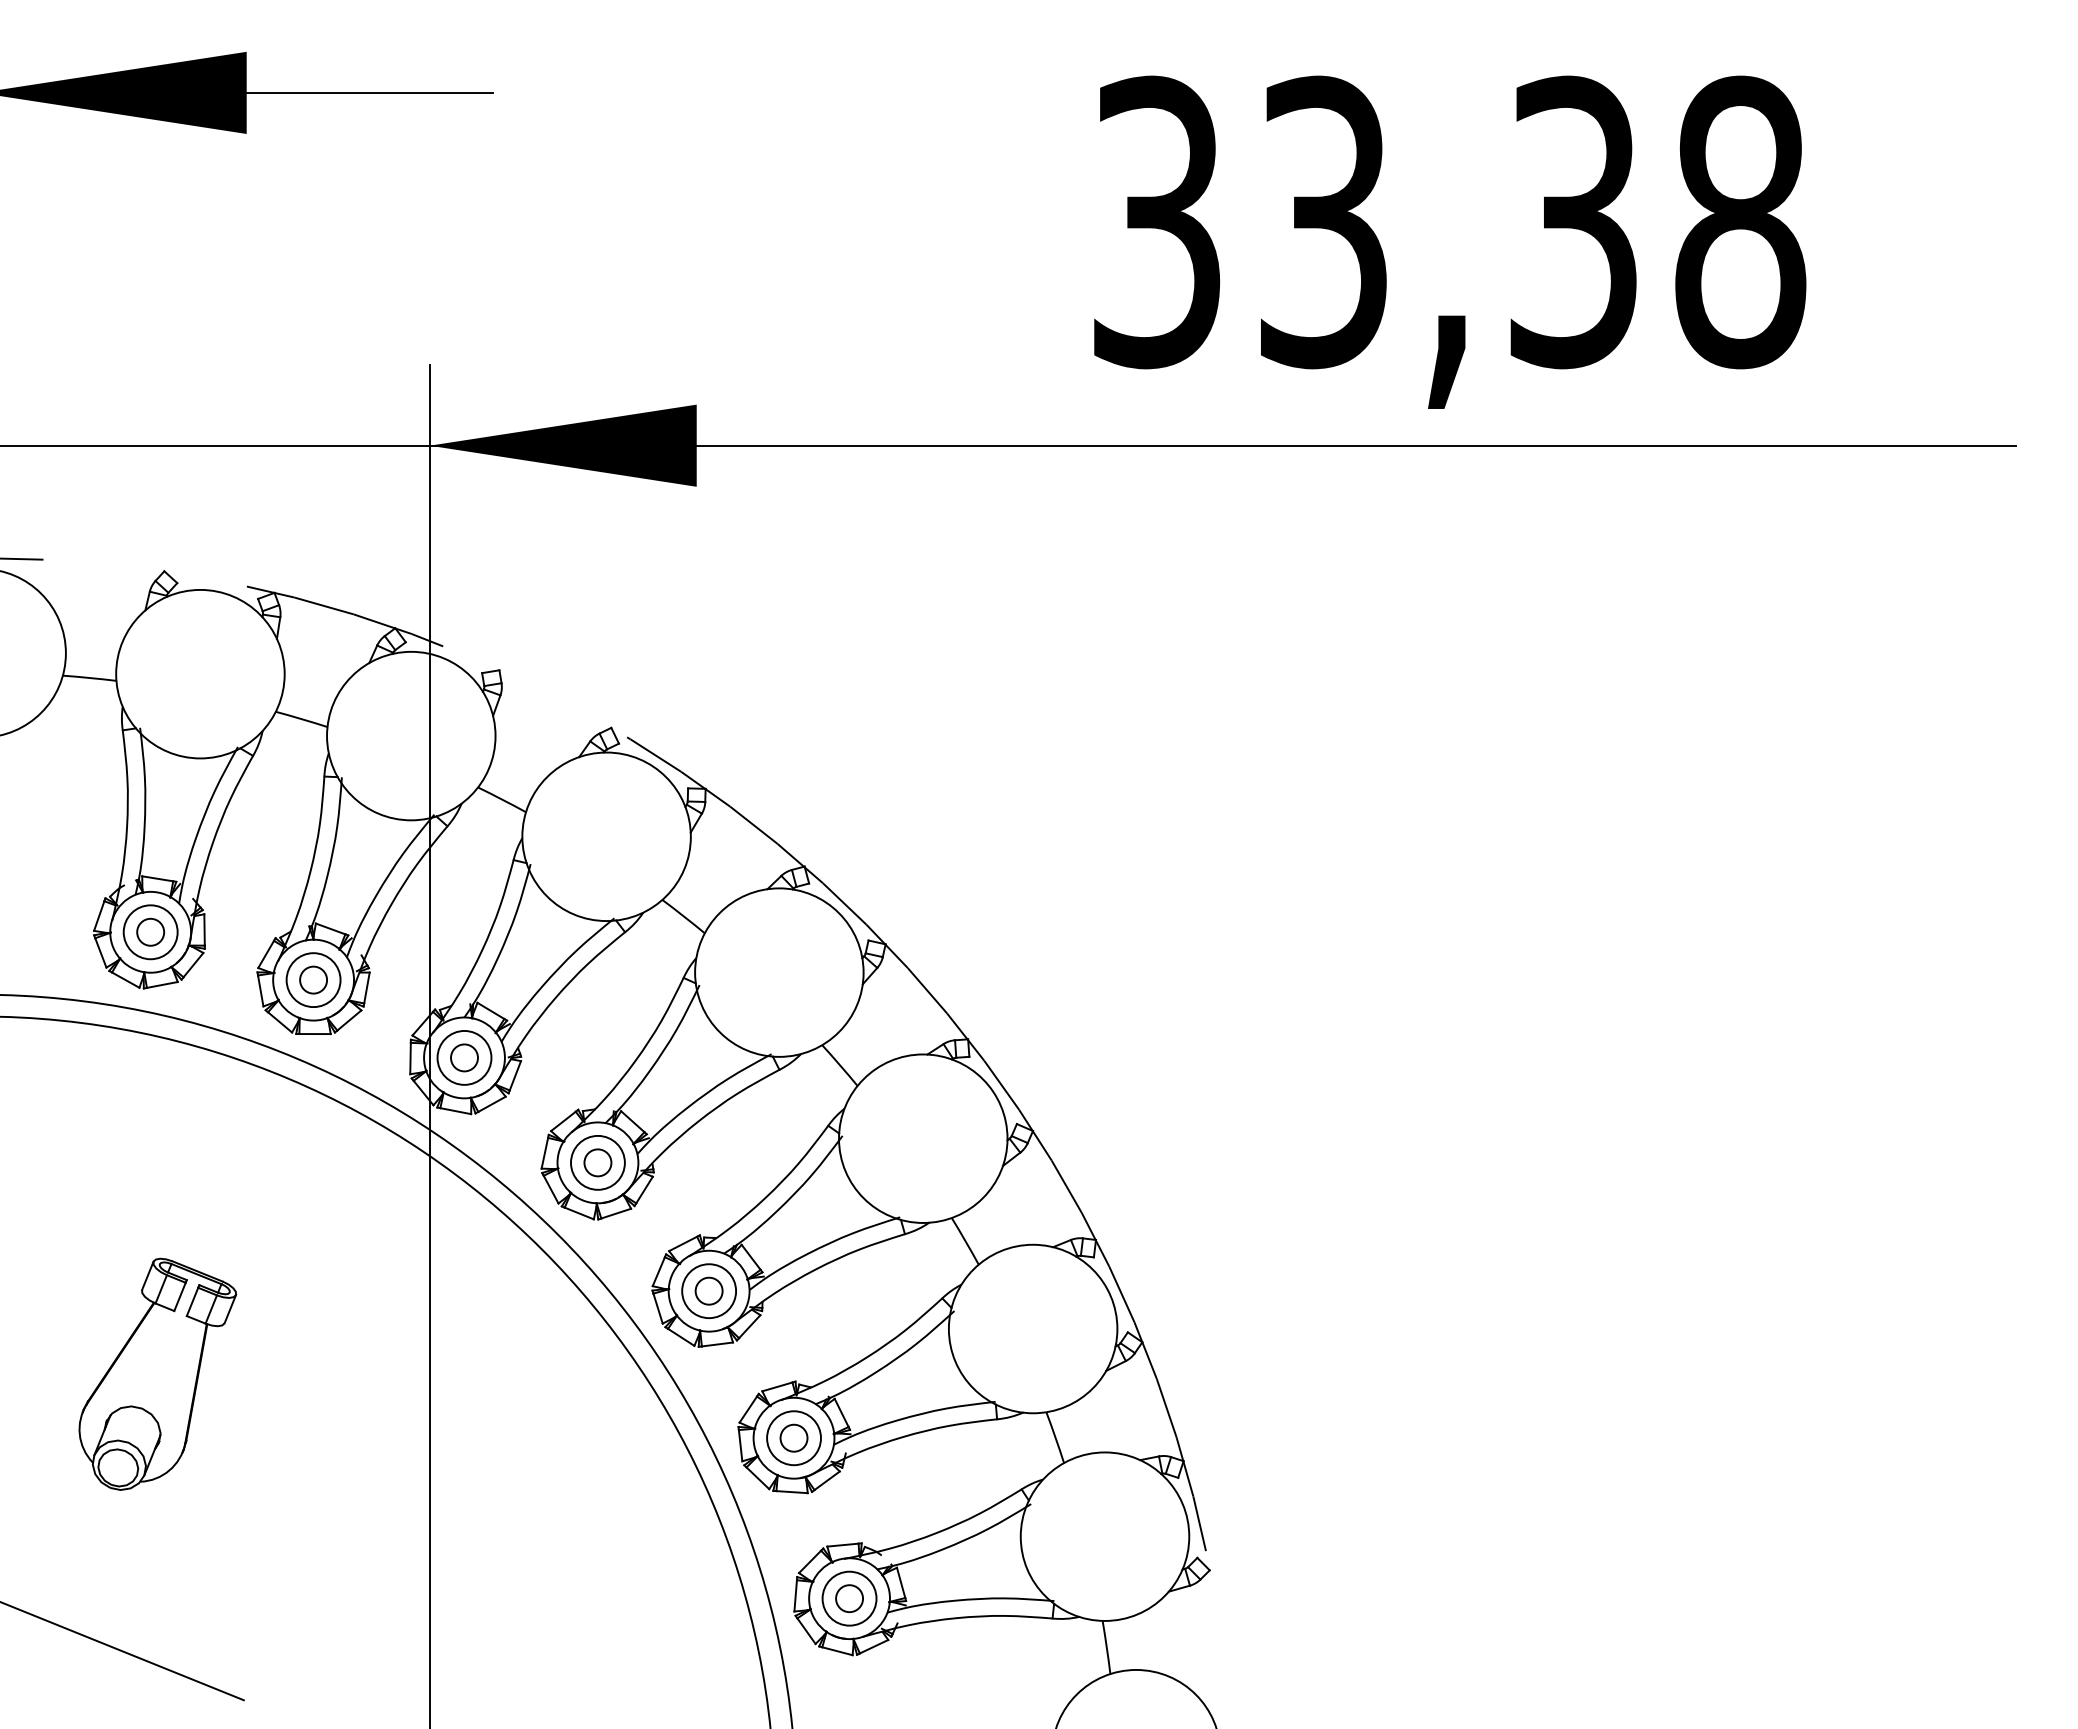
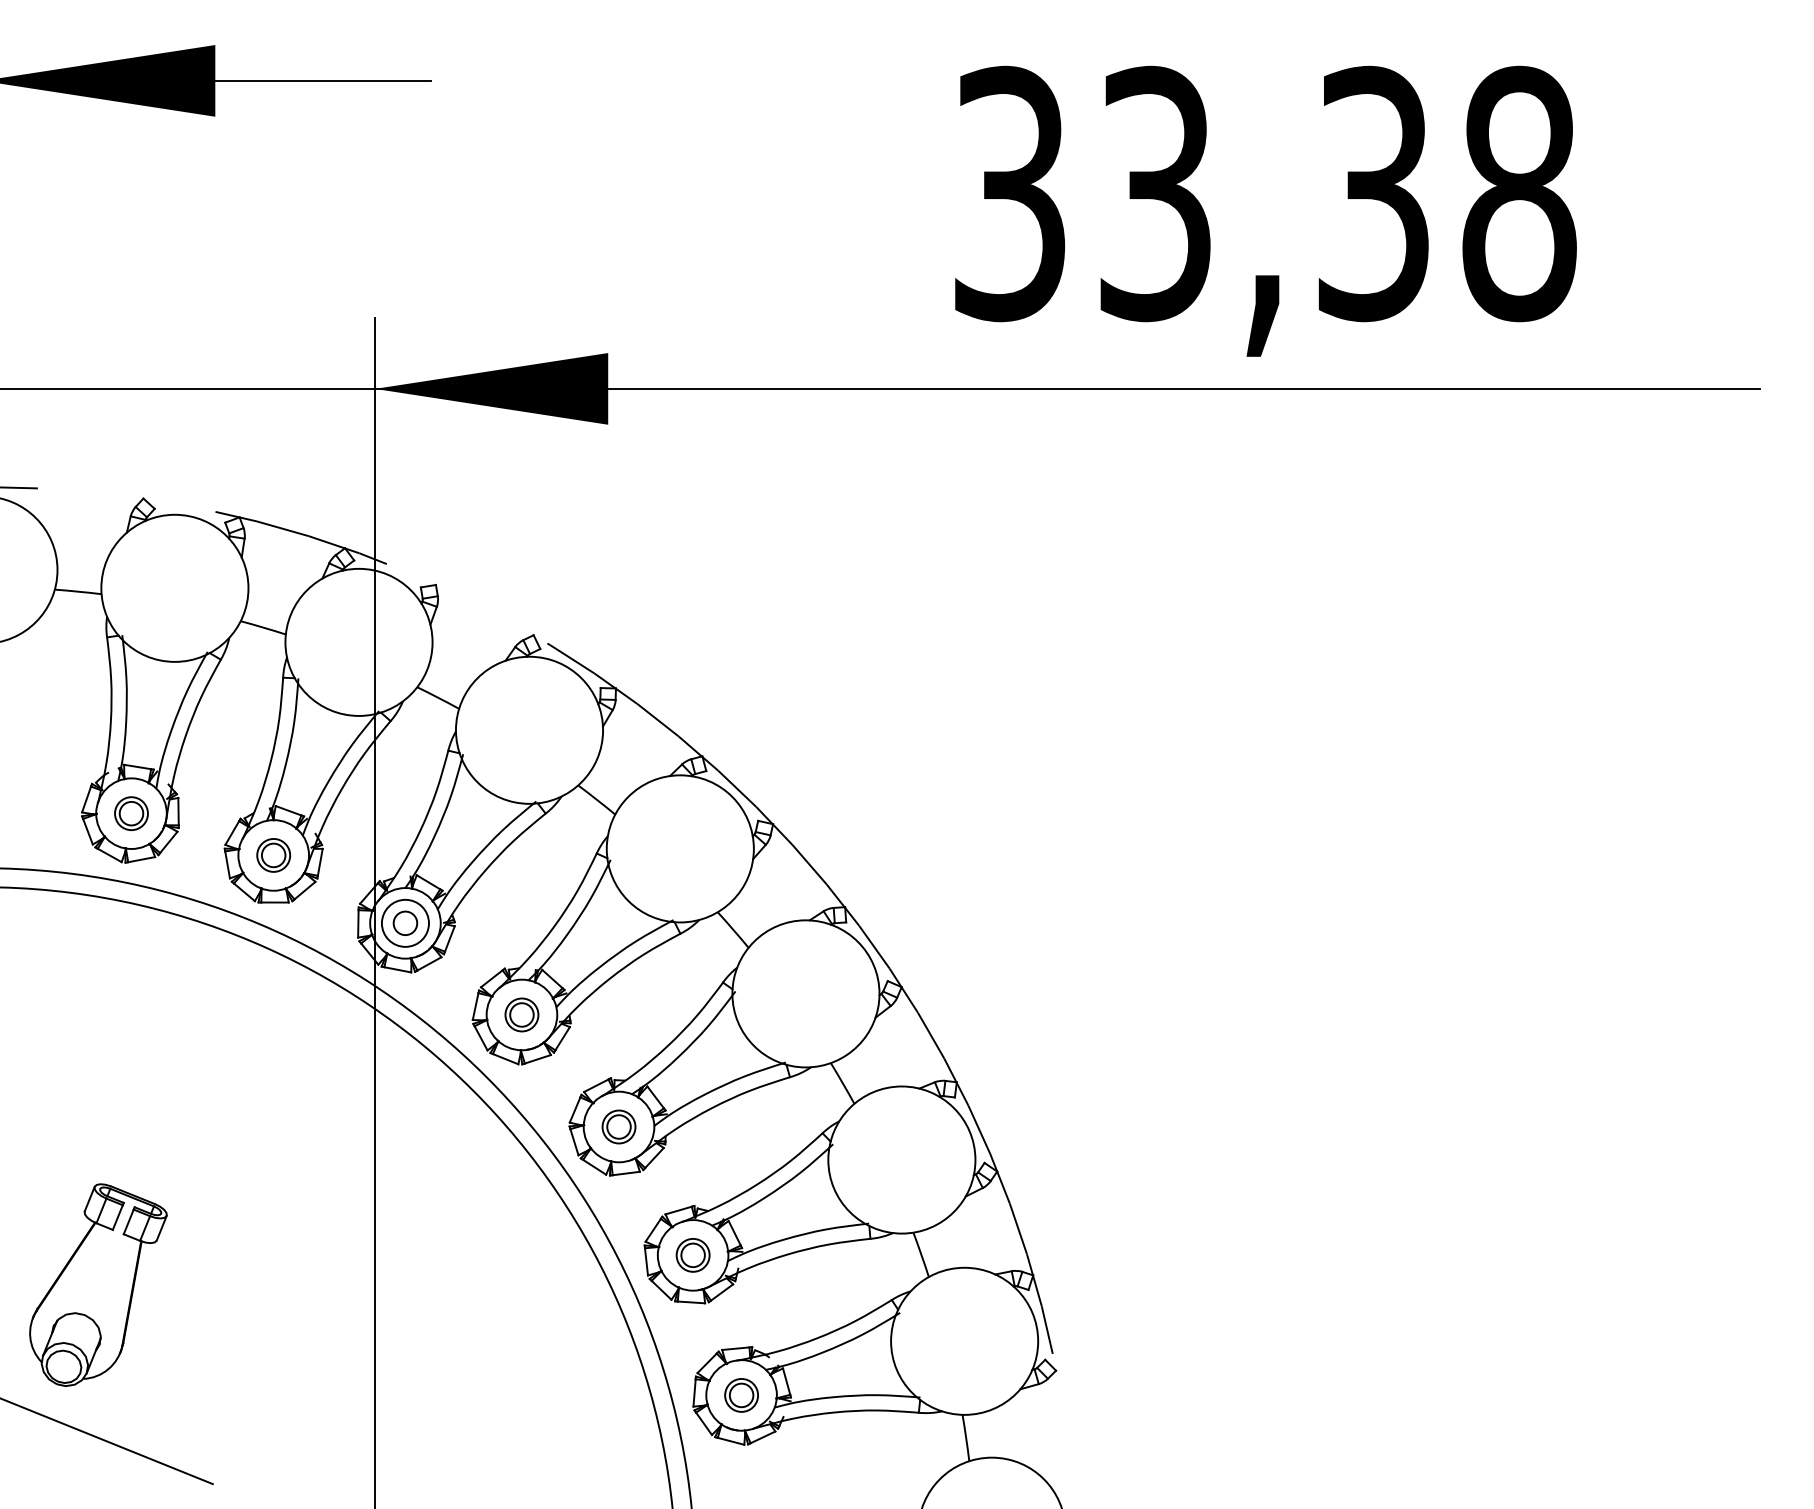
circle: (150, 932) -> (131, 813), size x0.7
circle: (313, 980) -> (273, 855), size x0.7
circle: (597, 1162) -> (521, 1014), size x0.7
circle: (709, 1291) -> (619, 1127), size x0.7
part: (157, 1373) -> (98, 1284), moved
circle: (793, 1438) -> (692, 1255), size x0.7
circle: (849, 1598) -> (741, 1395), size x0.7

